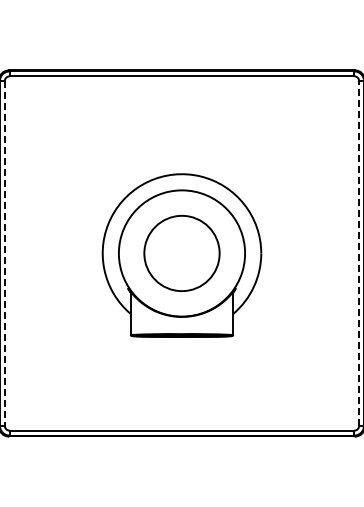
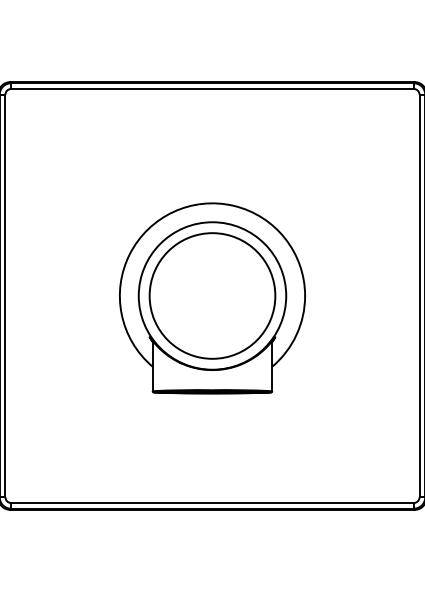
line: (4, 253) -> (5, 296), dashed -> solid
circle: (181, 253) -> (211, 296), size x1.43
line: (359, 253) -> (419, 296), dashed -> solid

